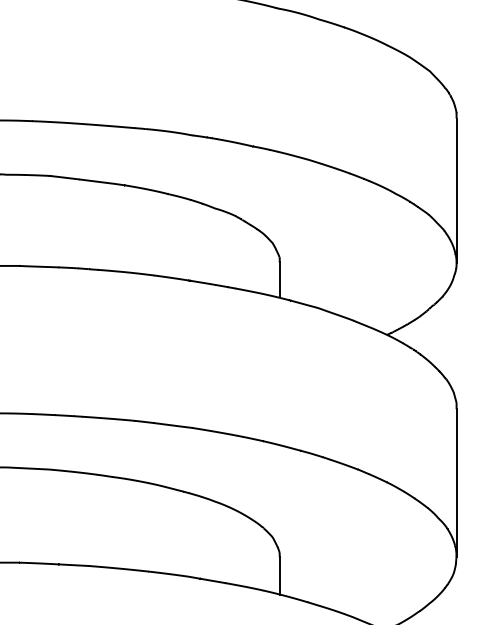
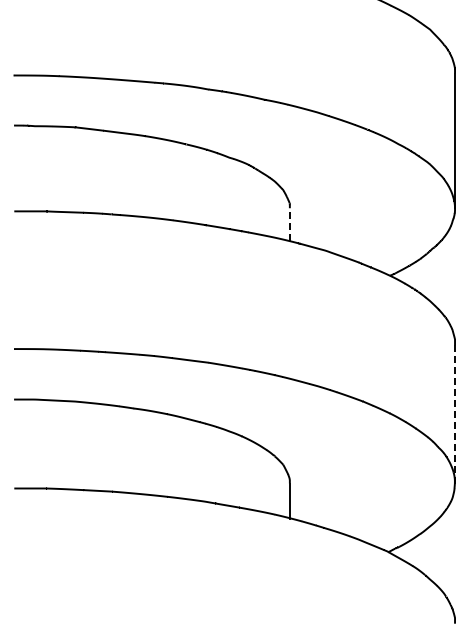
line: (279, 278) -> (289, 223), solid -> dashed
line: (457, 482) -> (455, 413), solid -> dashed

